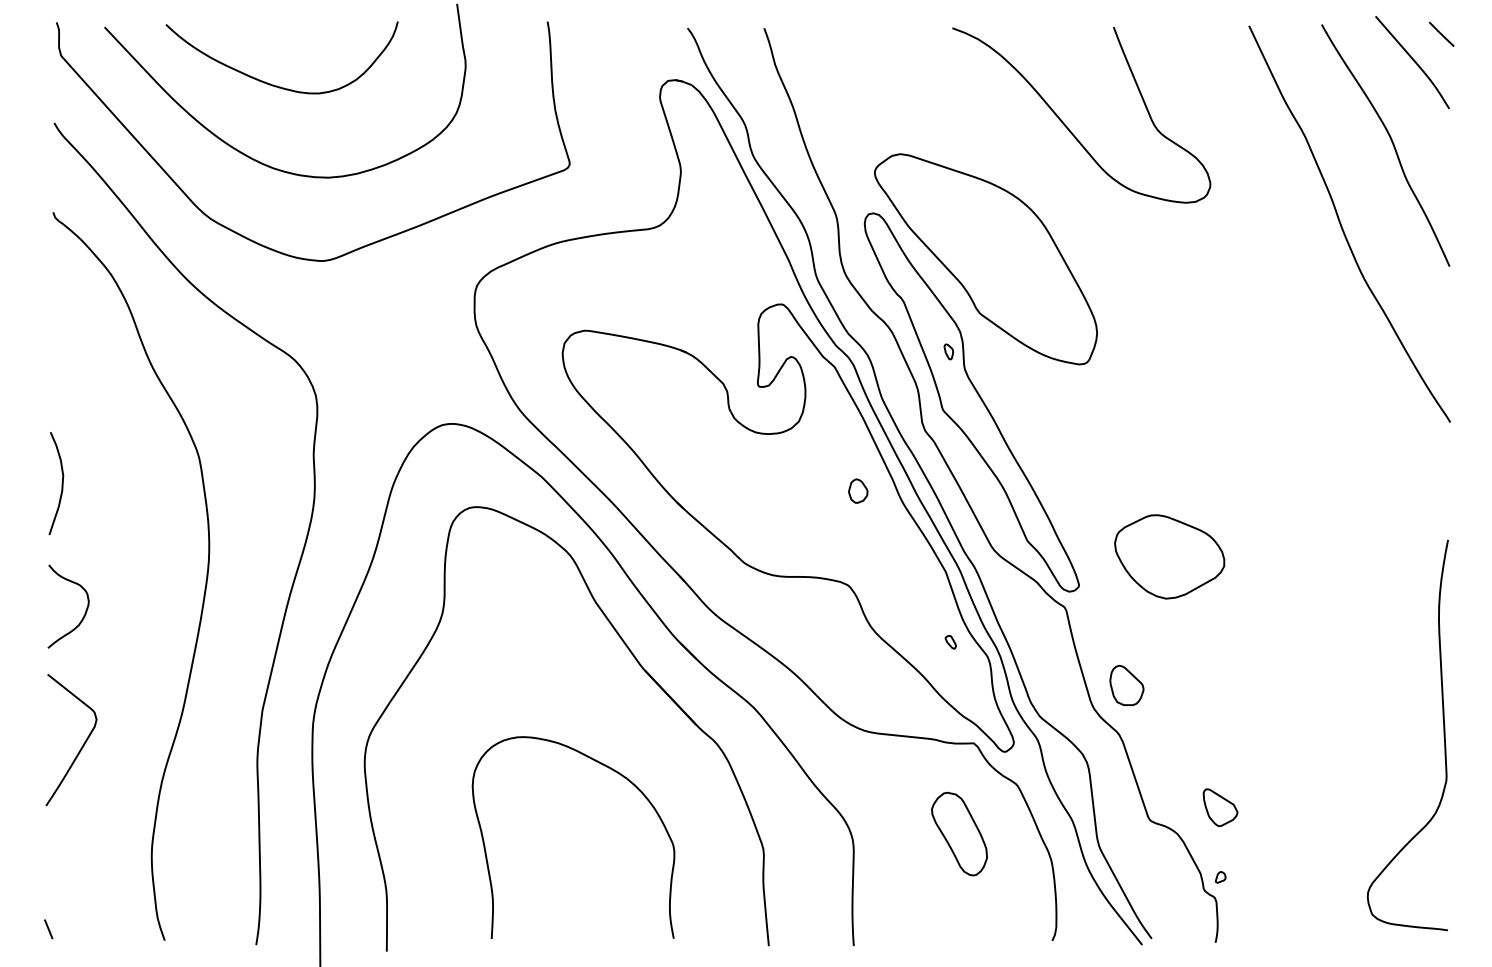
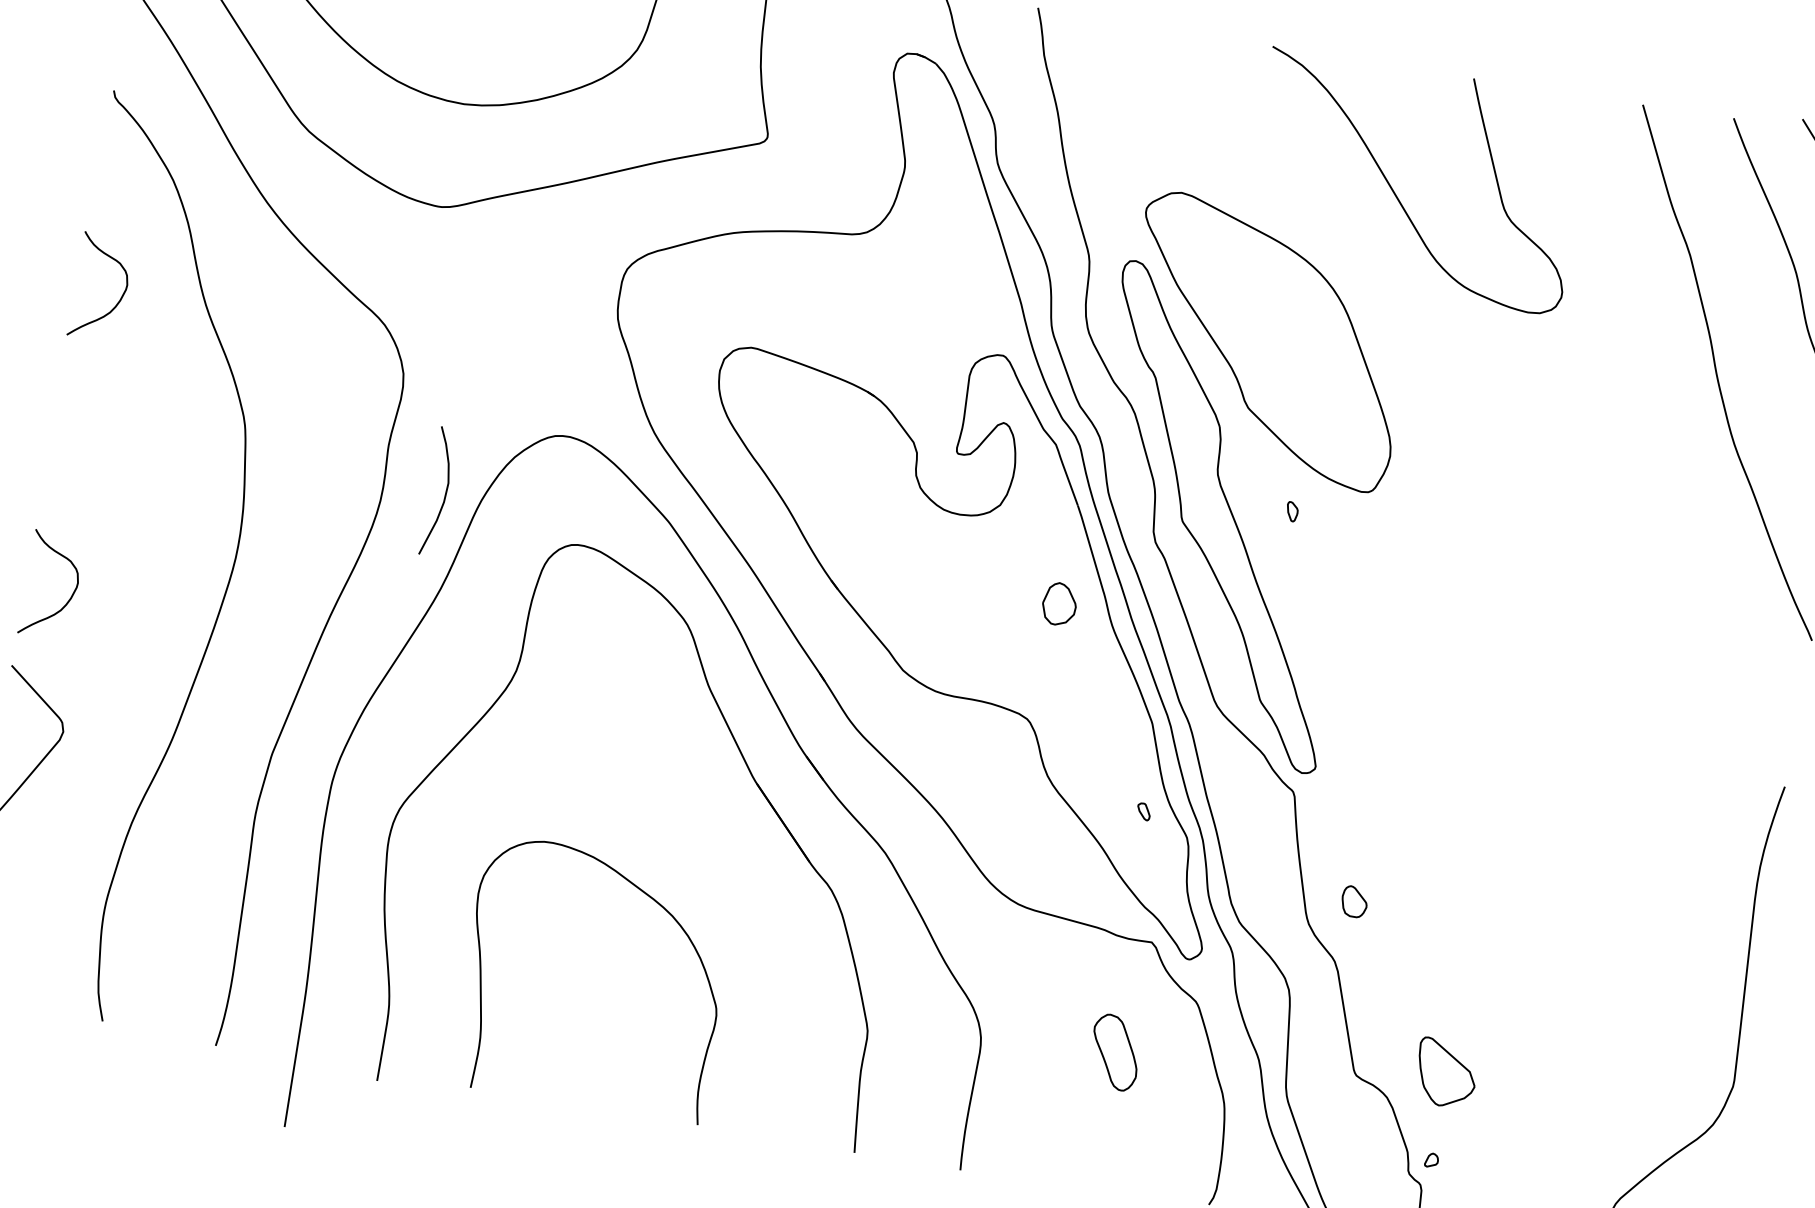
part: (948, 351) -> (1291, 511), moved
curve: (85, 371) -> (121, 295), added
curve: (61, 483) -> (444, 492), moved
part: (858, 490) -> (1060, 603), size x1.4
part: (1169, 556) -> (1434, 749), removed
part: (1126, 685) -> (1354, 901), size x0.6
curve: (613, 771) -> (656, 904), moved
part: (1220, 807) -> (1446, 1073), size x1.4
part: (959, 833) -> (1115, 1051), size x0.7

